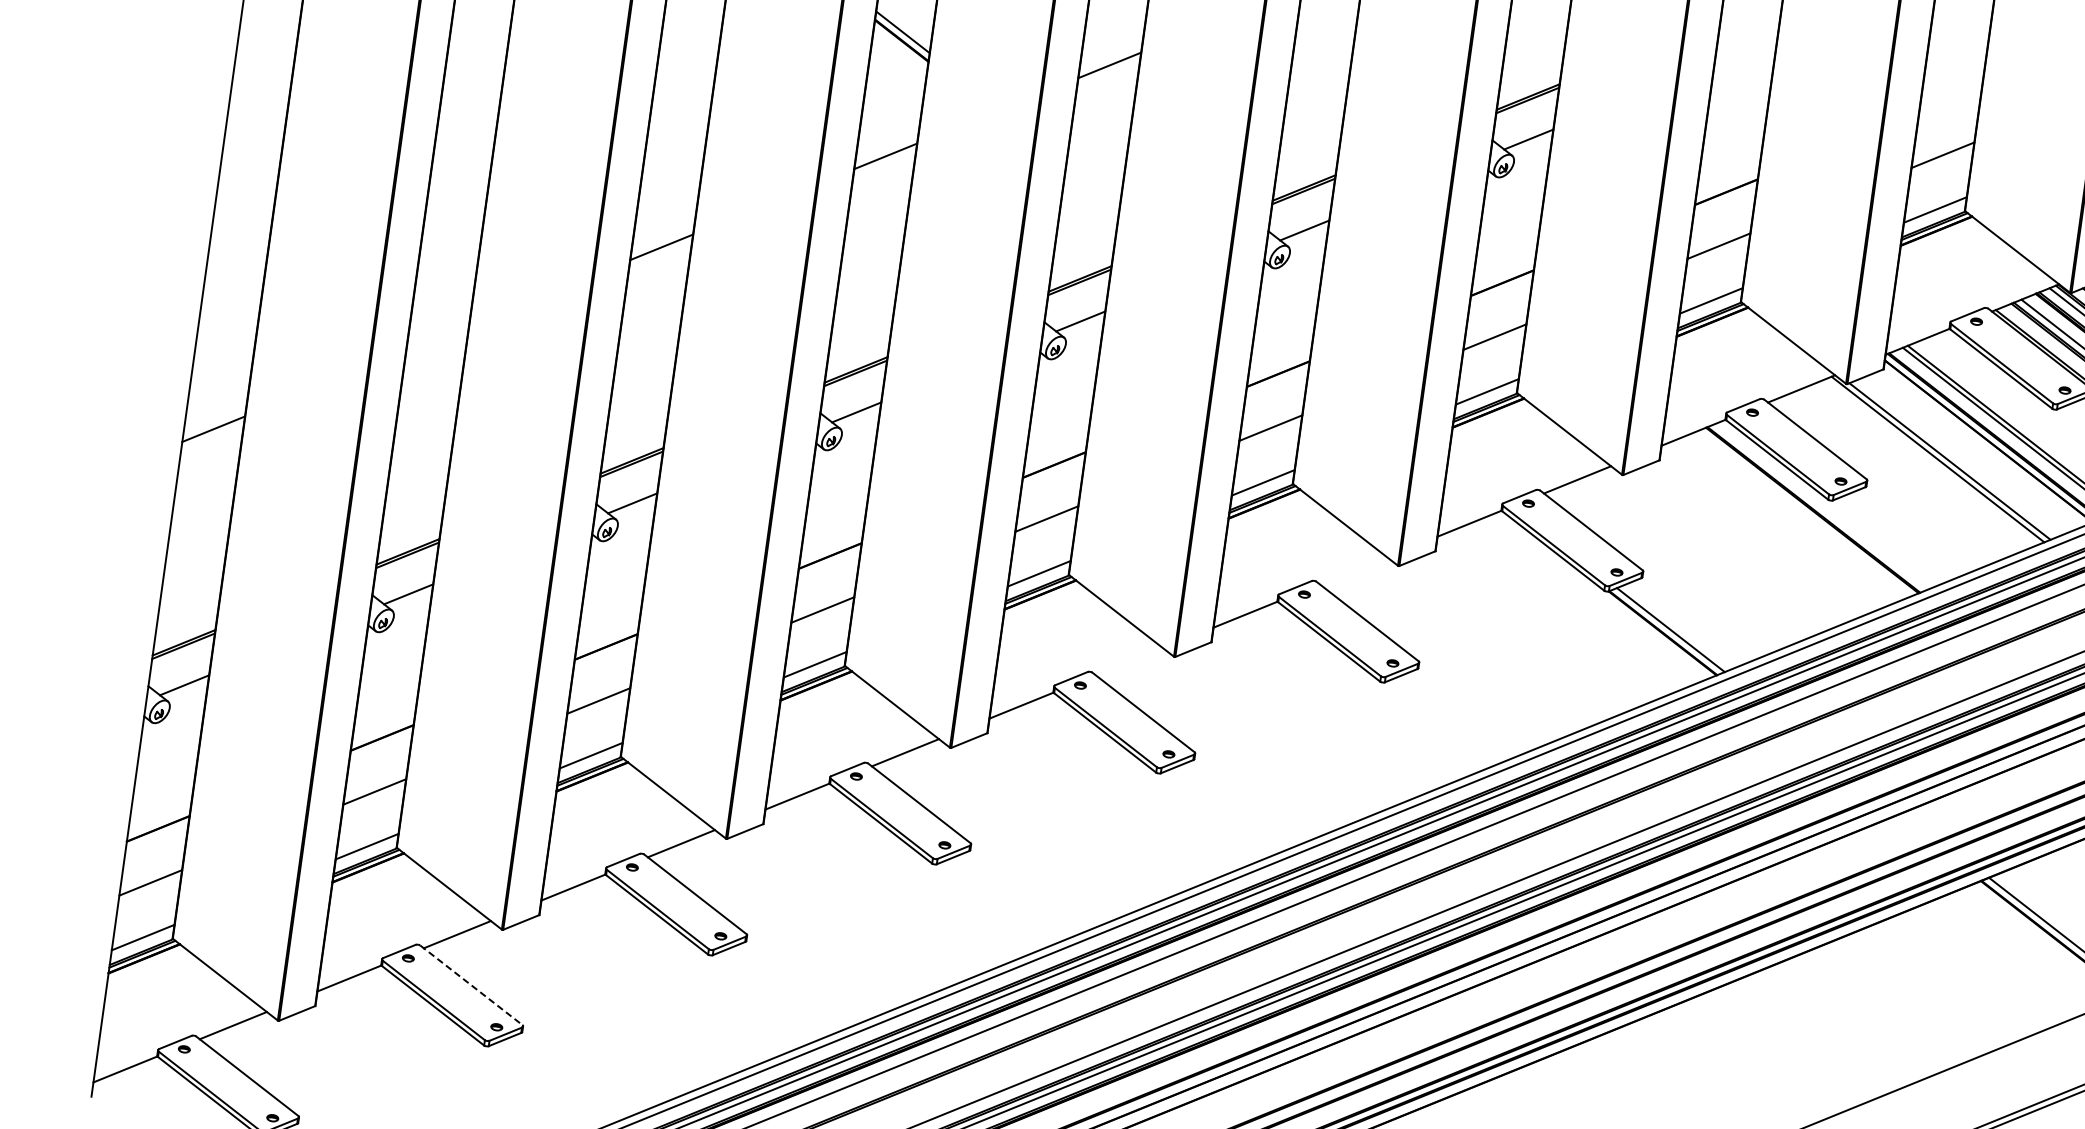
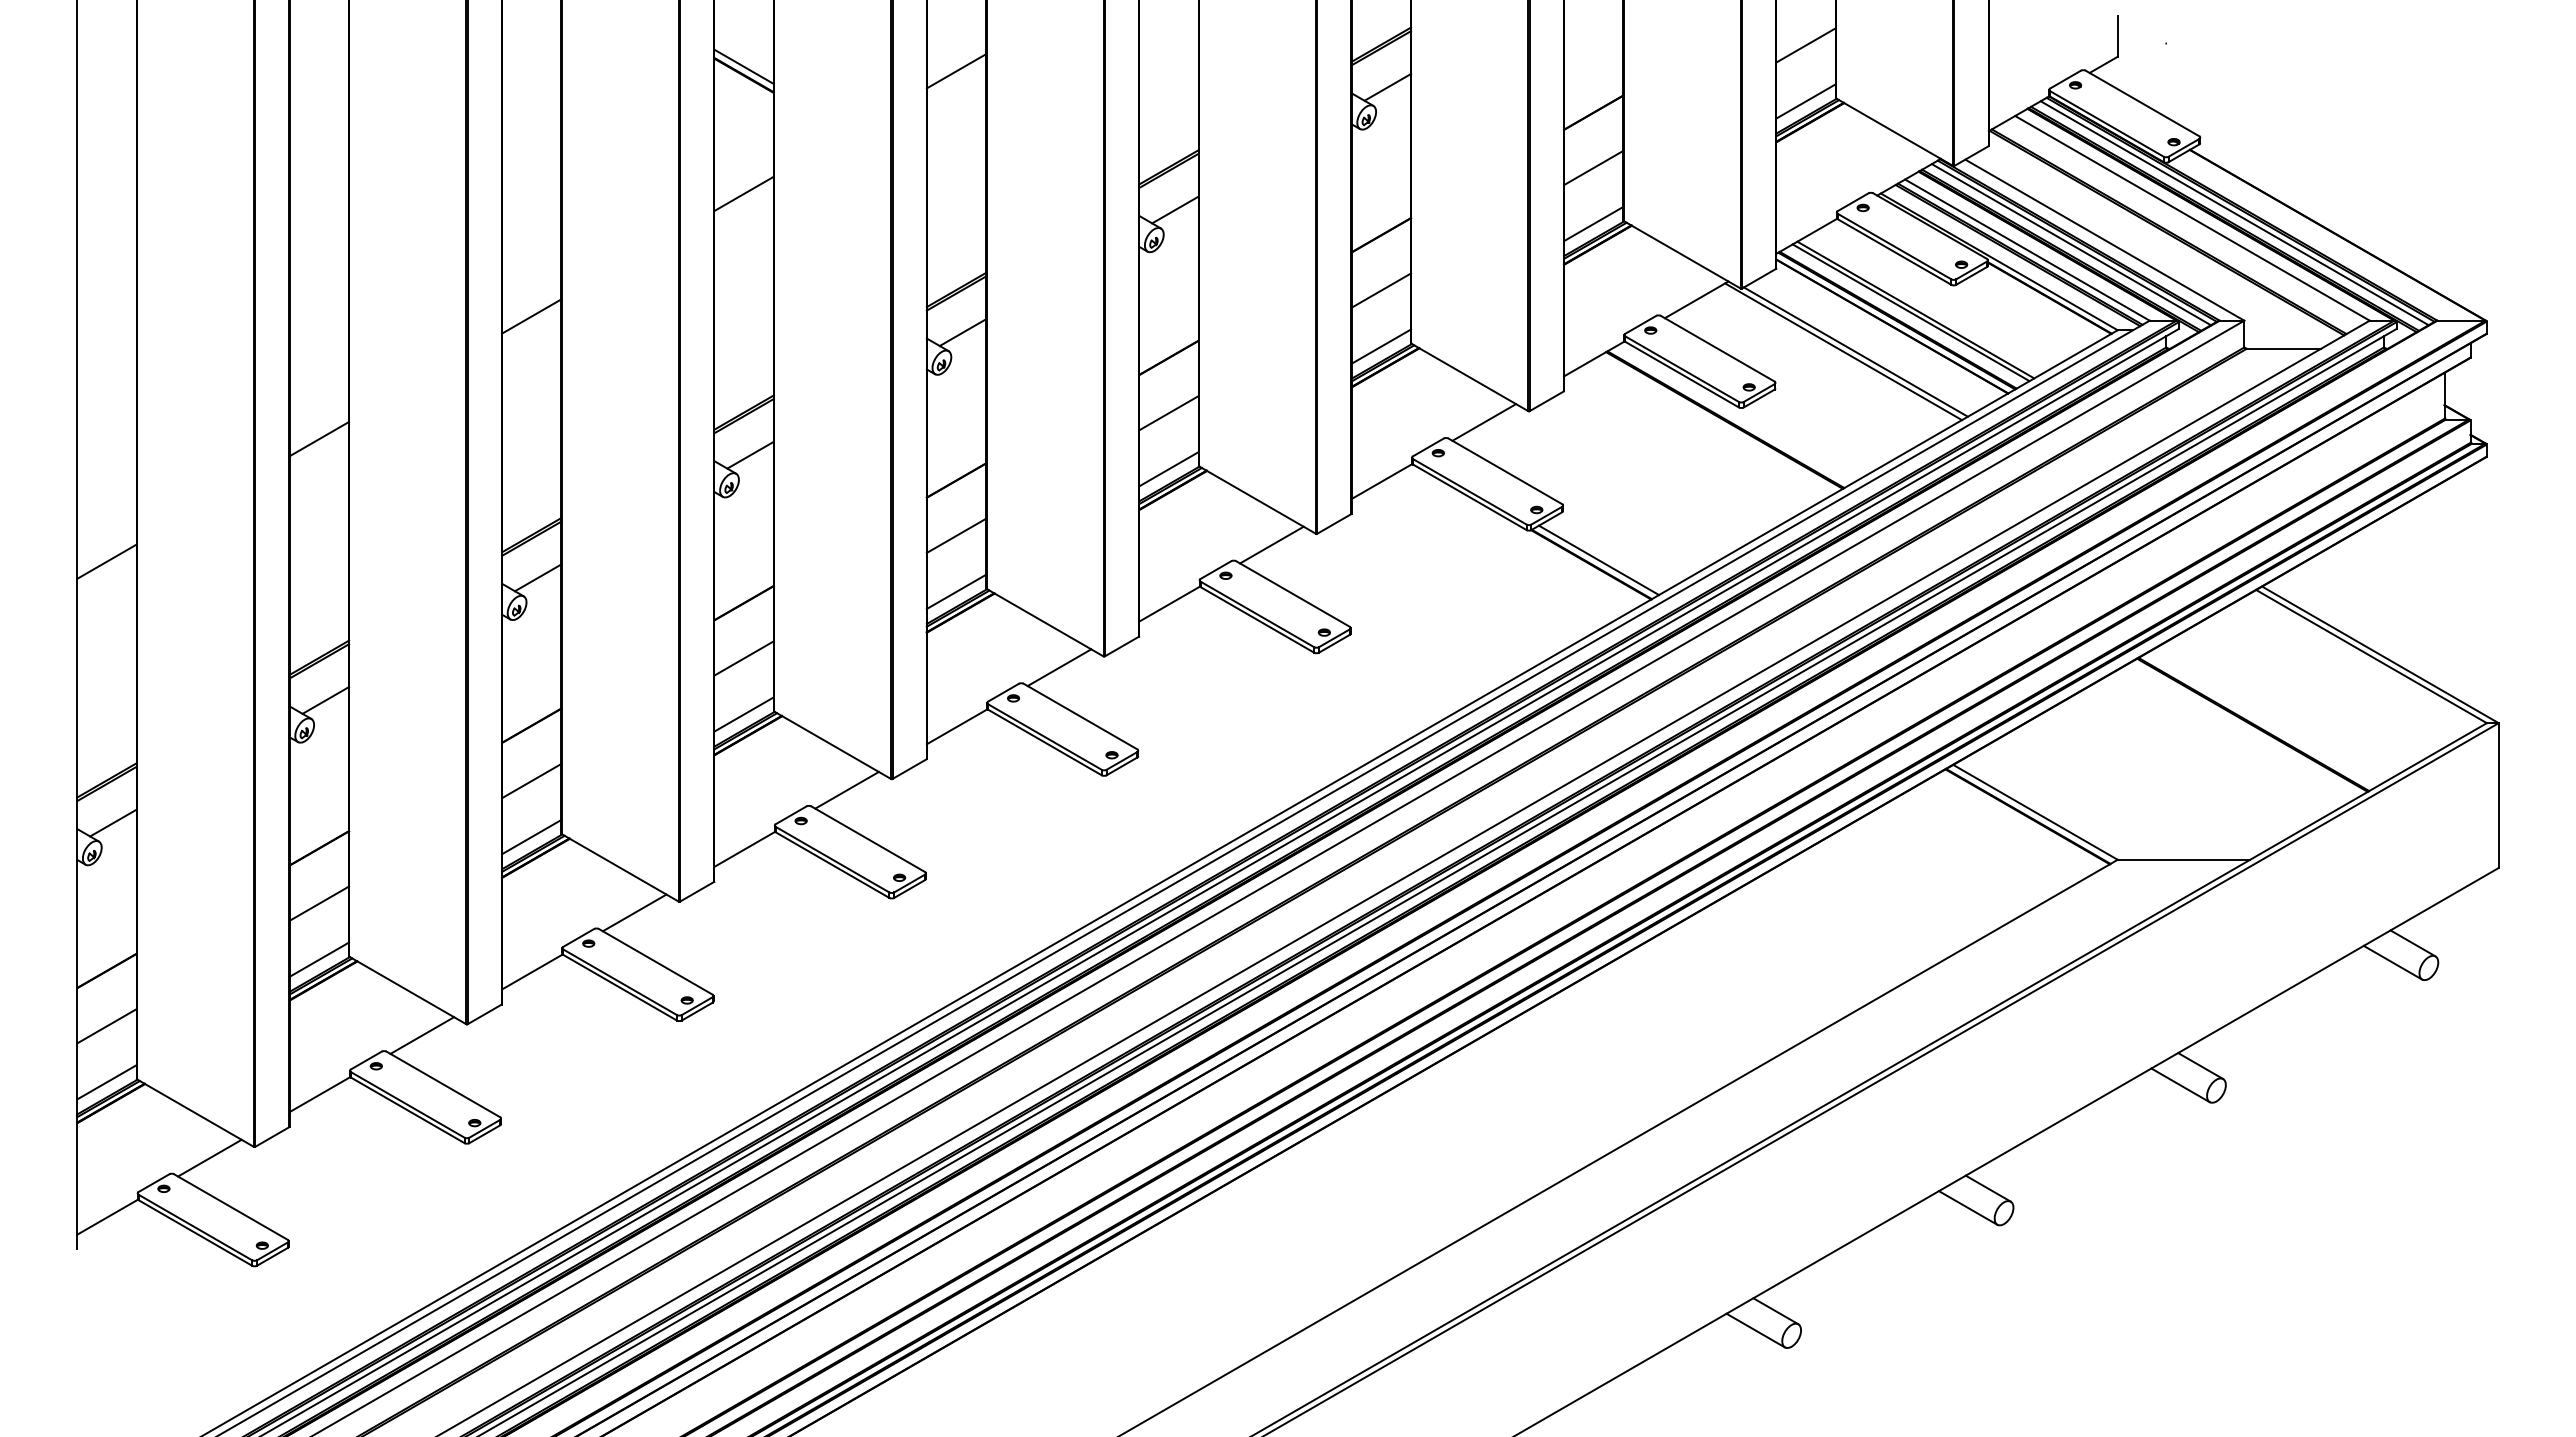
line: (437, 337) -> (319, 438), added
line: (1353, 570) -> (1271, 544), added
line: (1129, 661) -> (1059, 667), added
line: (471, 985) -> (443, 1084), dashed -> solid

